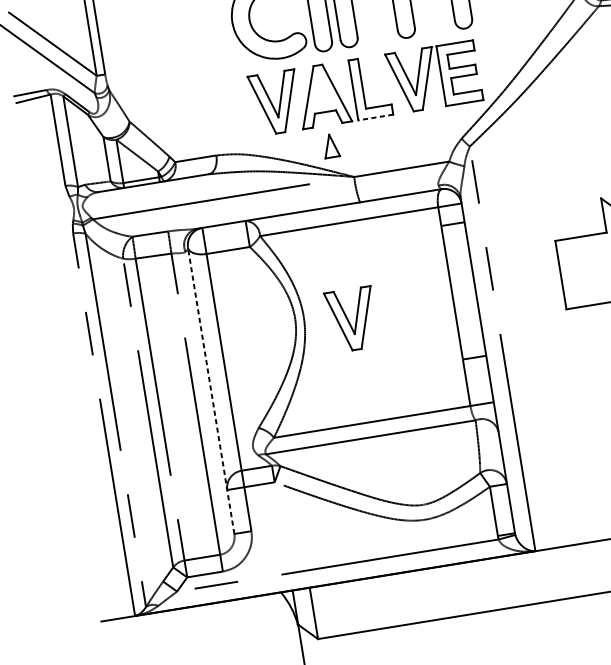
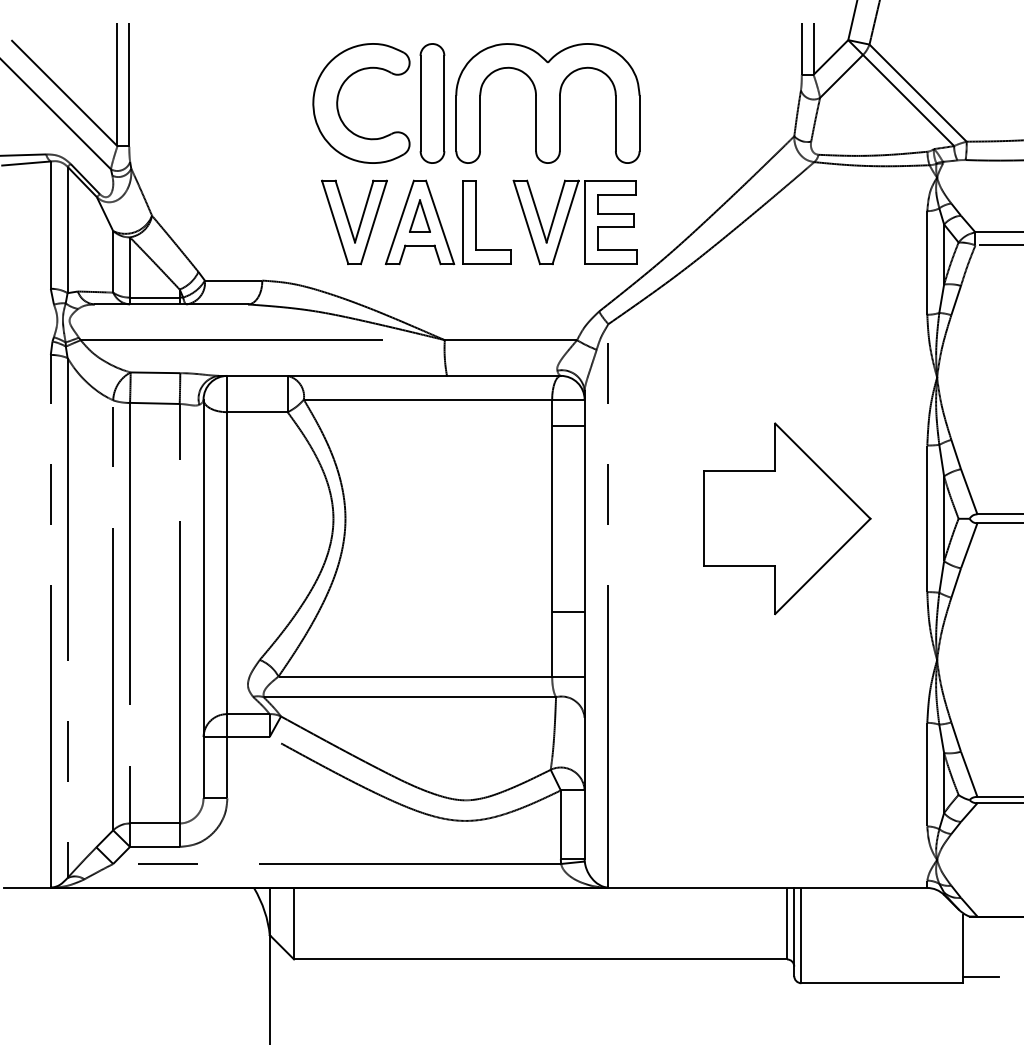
line: (375, 117) -> (486, 264), dashed -> solid
part: (330, 145) -> (419, 215), moved
part: (352, 319) -> (410, 533), removed
line: (211, 390) -> (203, 598), dashed -> solid

